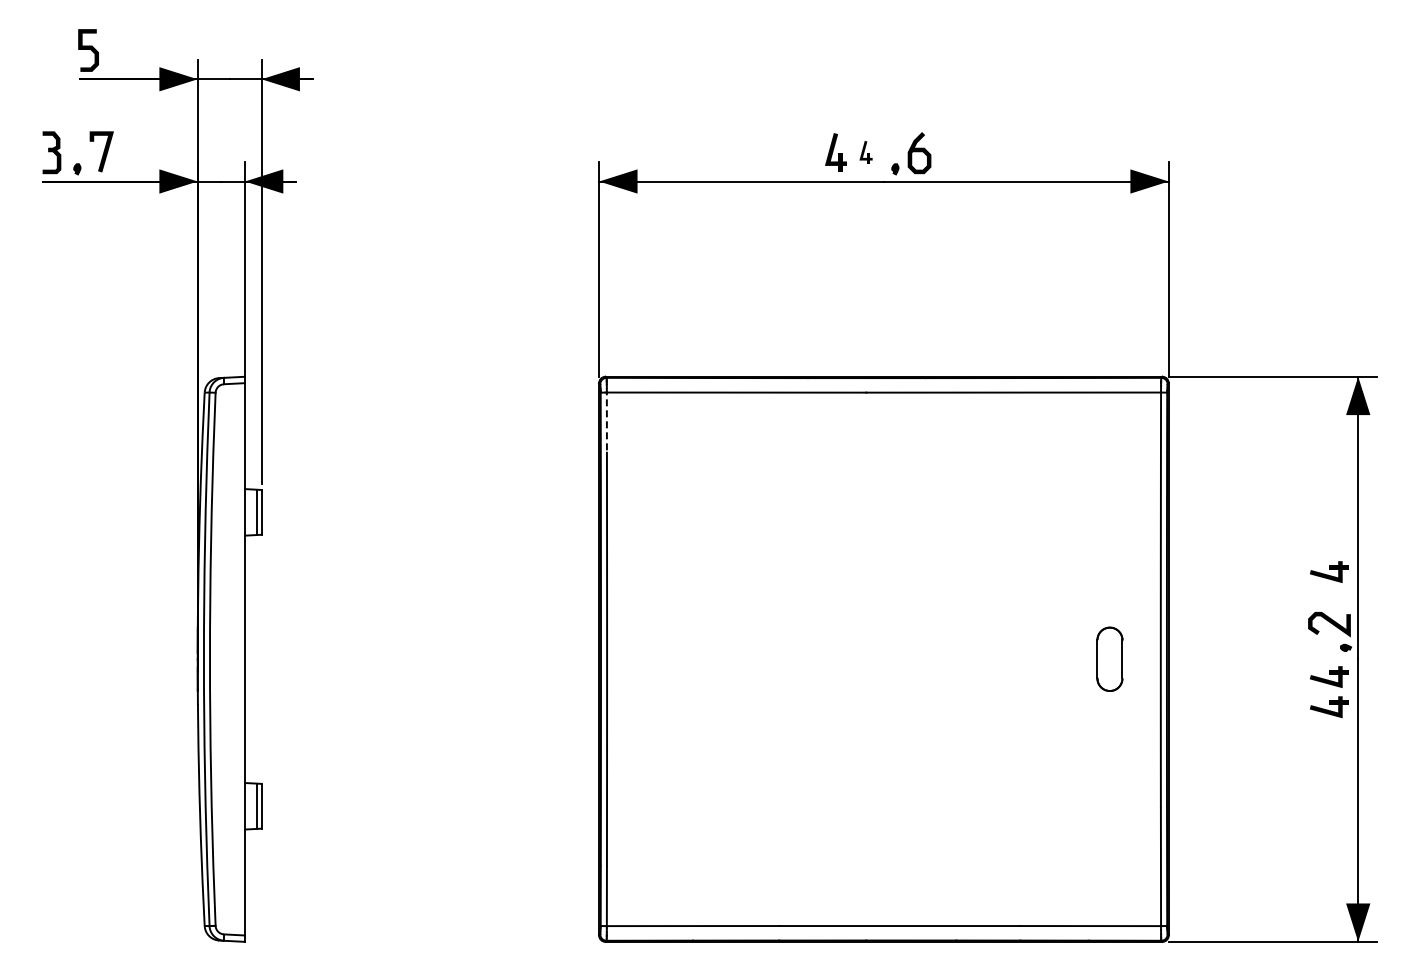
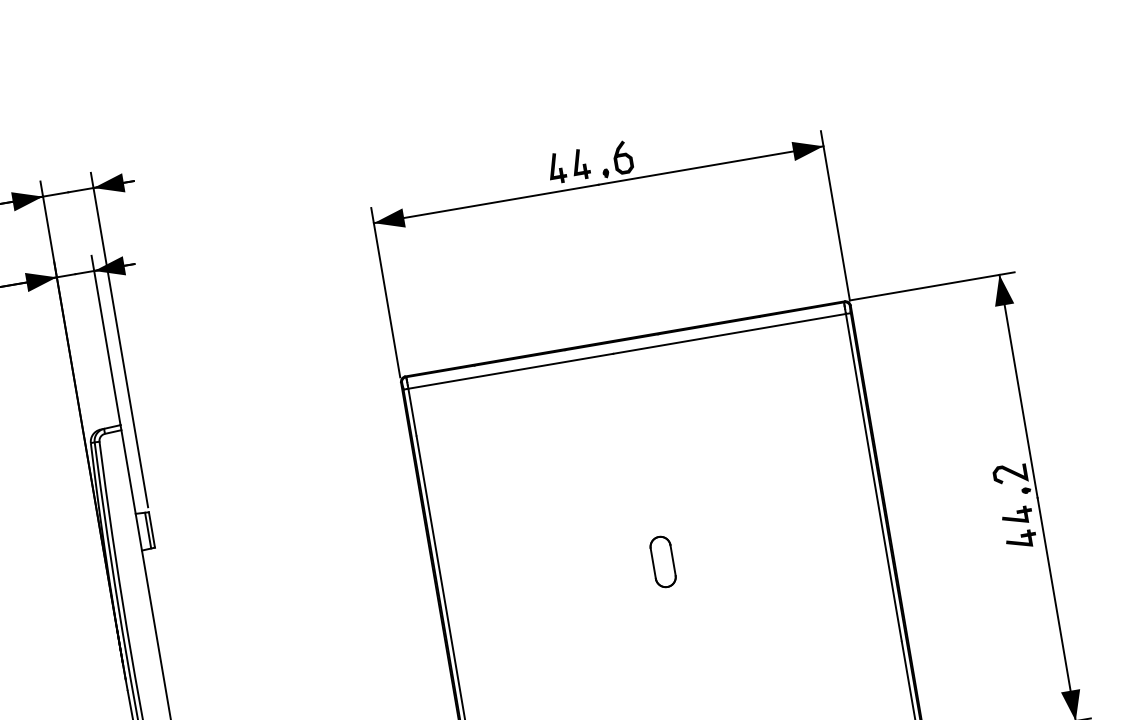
part: (865, 152) -> (580, 164), size x1.67
line: (606, 420) -> (411, 410), dashed -> solid
part: (1329, 571) -> (1003, 432), removed
part: (1109, 658) -> (662, 561), moved

